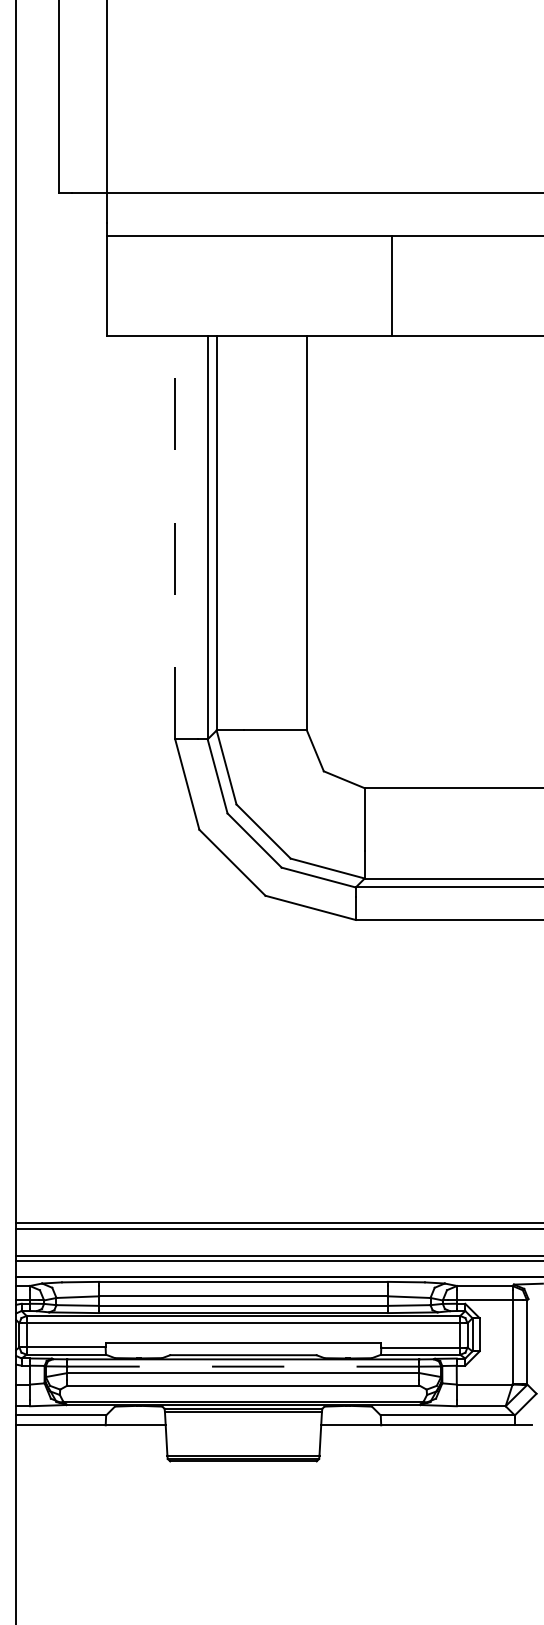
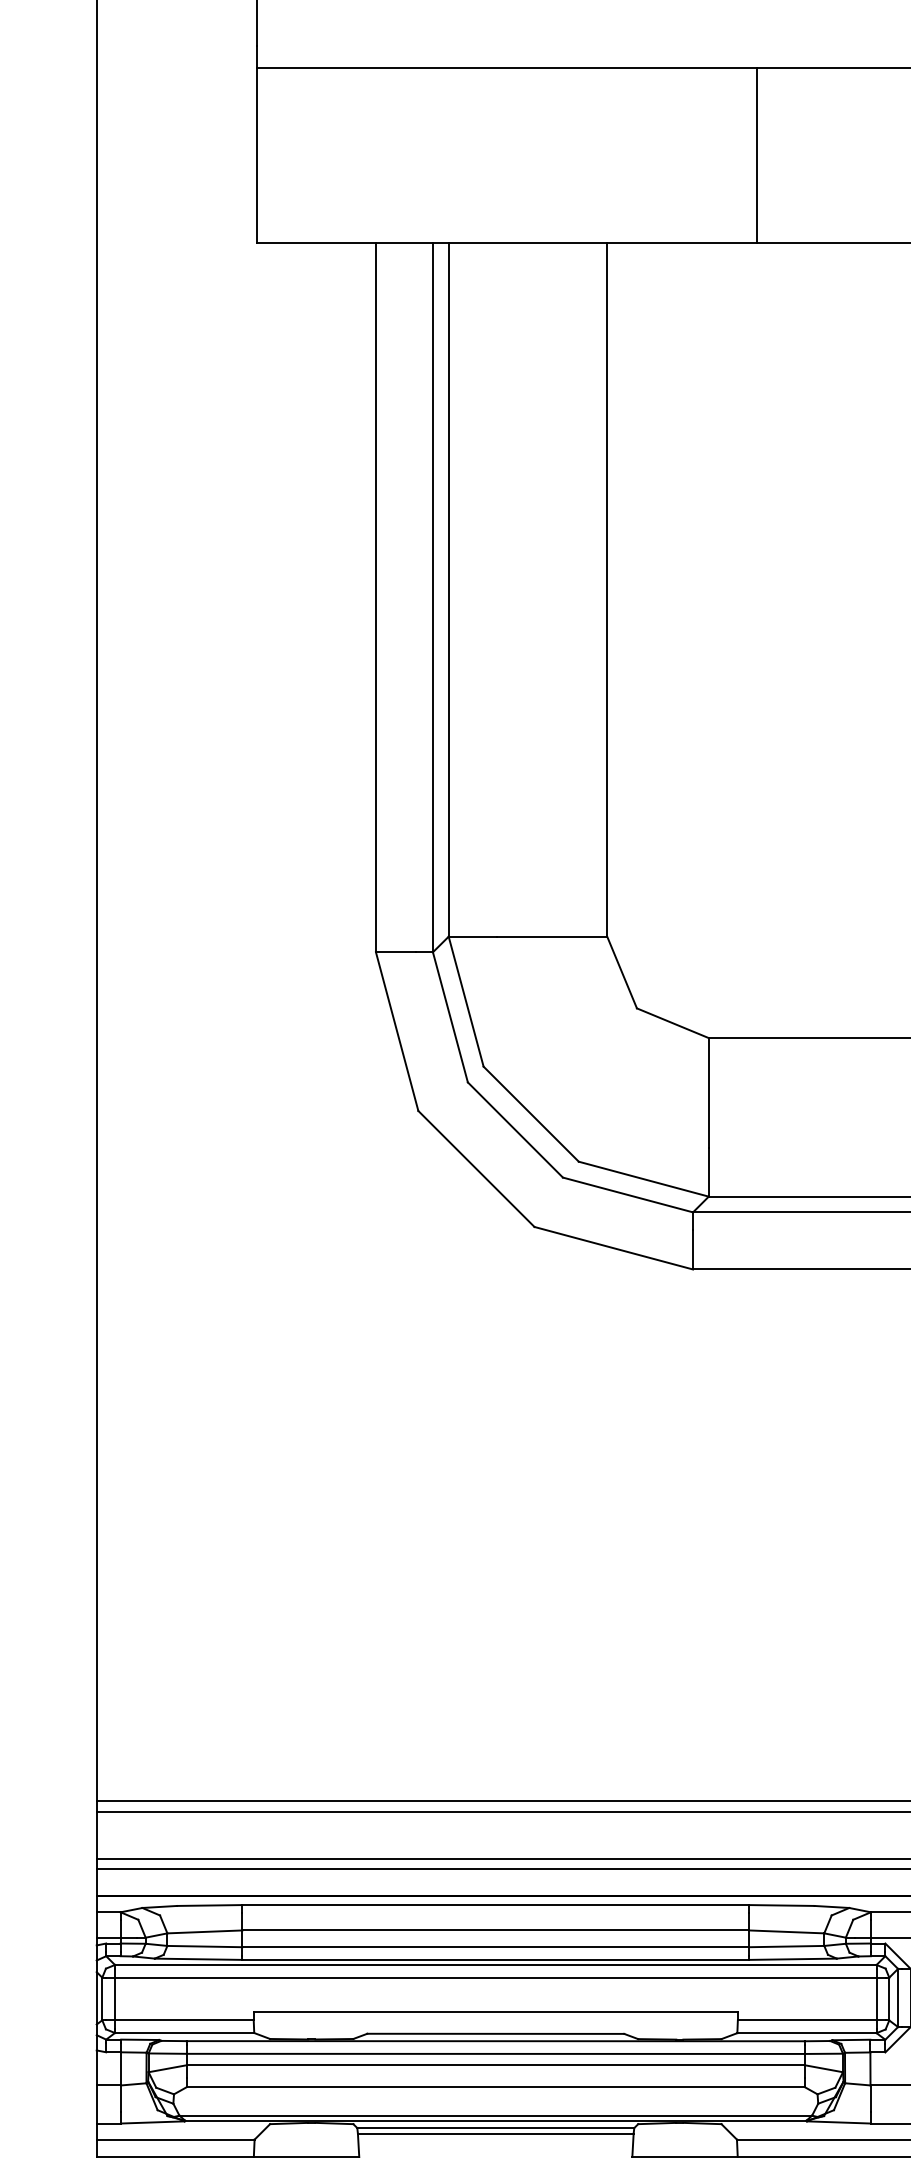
line: (175, 537) -> (376, 597), dashed -> solid
line: (243, 1366) -> (495, 2053), dashed -> solid

